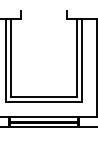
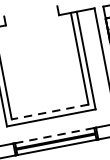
line: (43, 96) -> (49, 111), solid -> dashed
line: (43, 117) -> (54, 136), solid -> dashed

